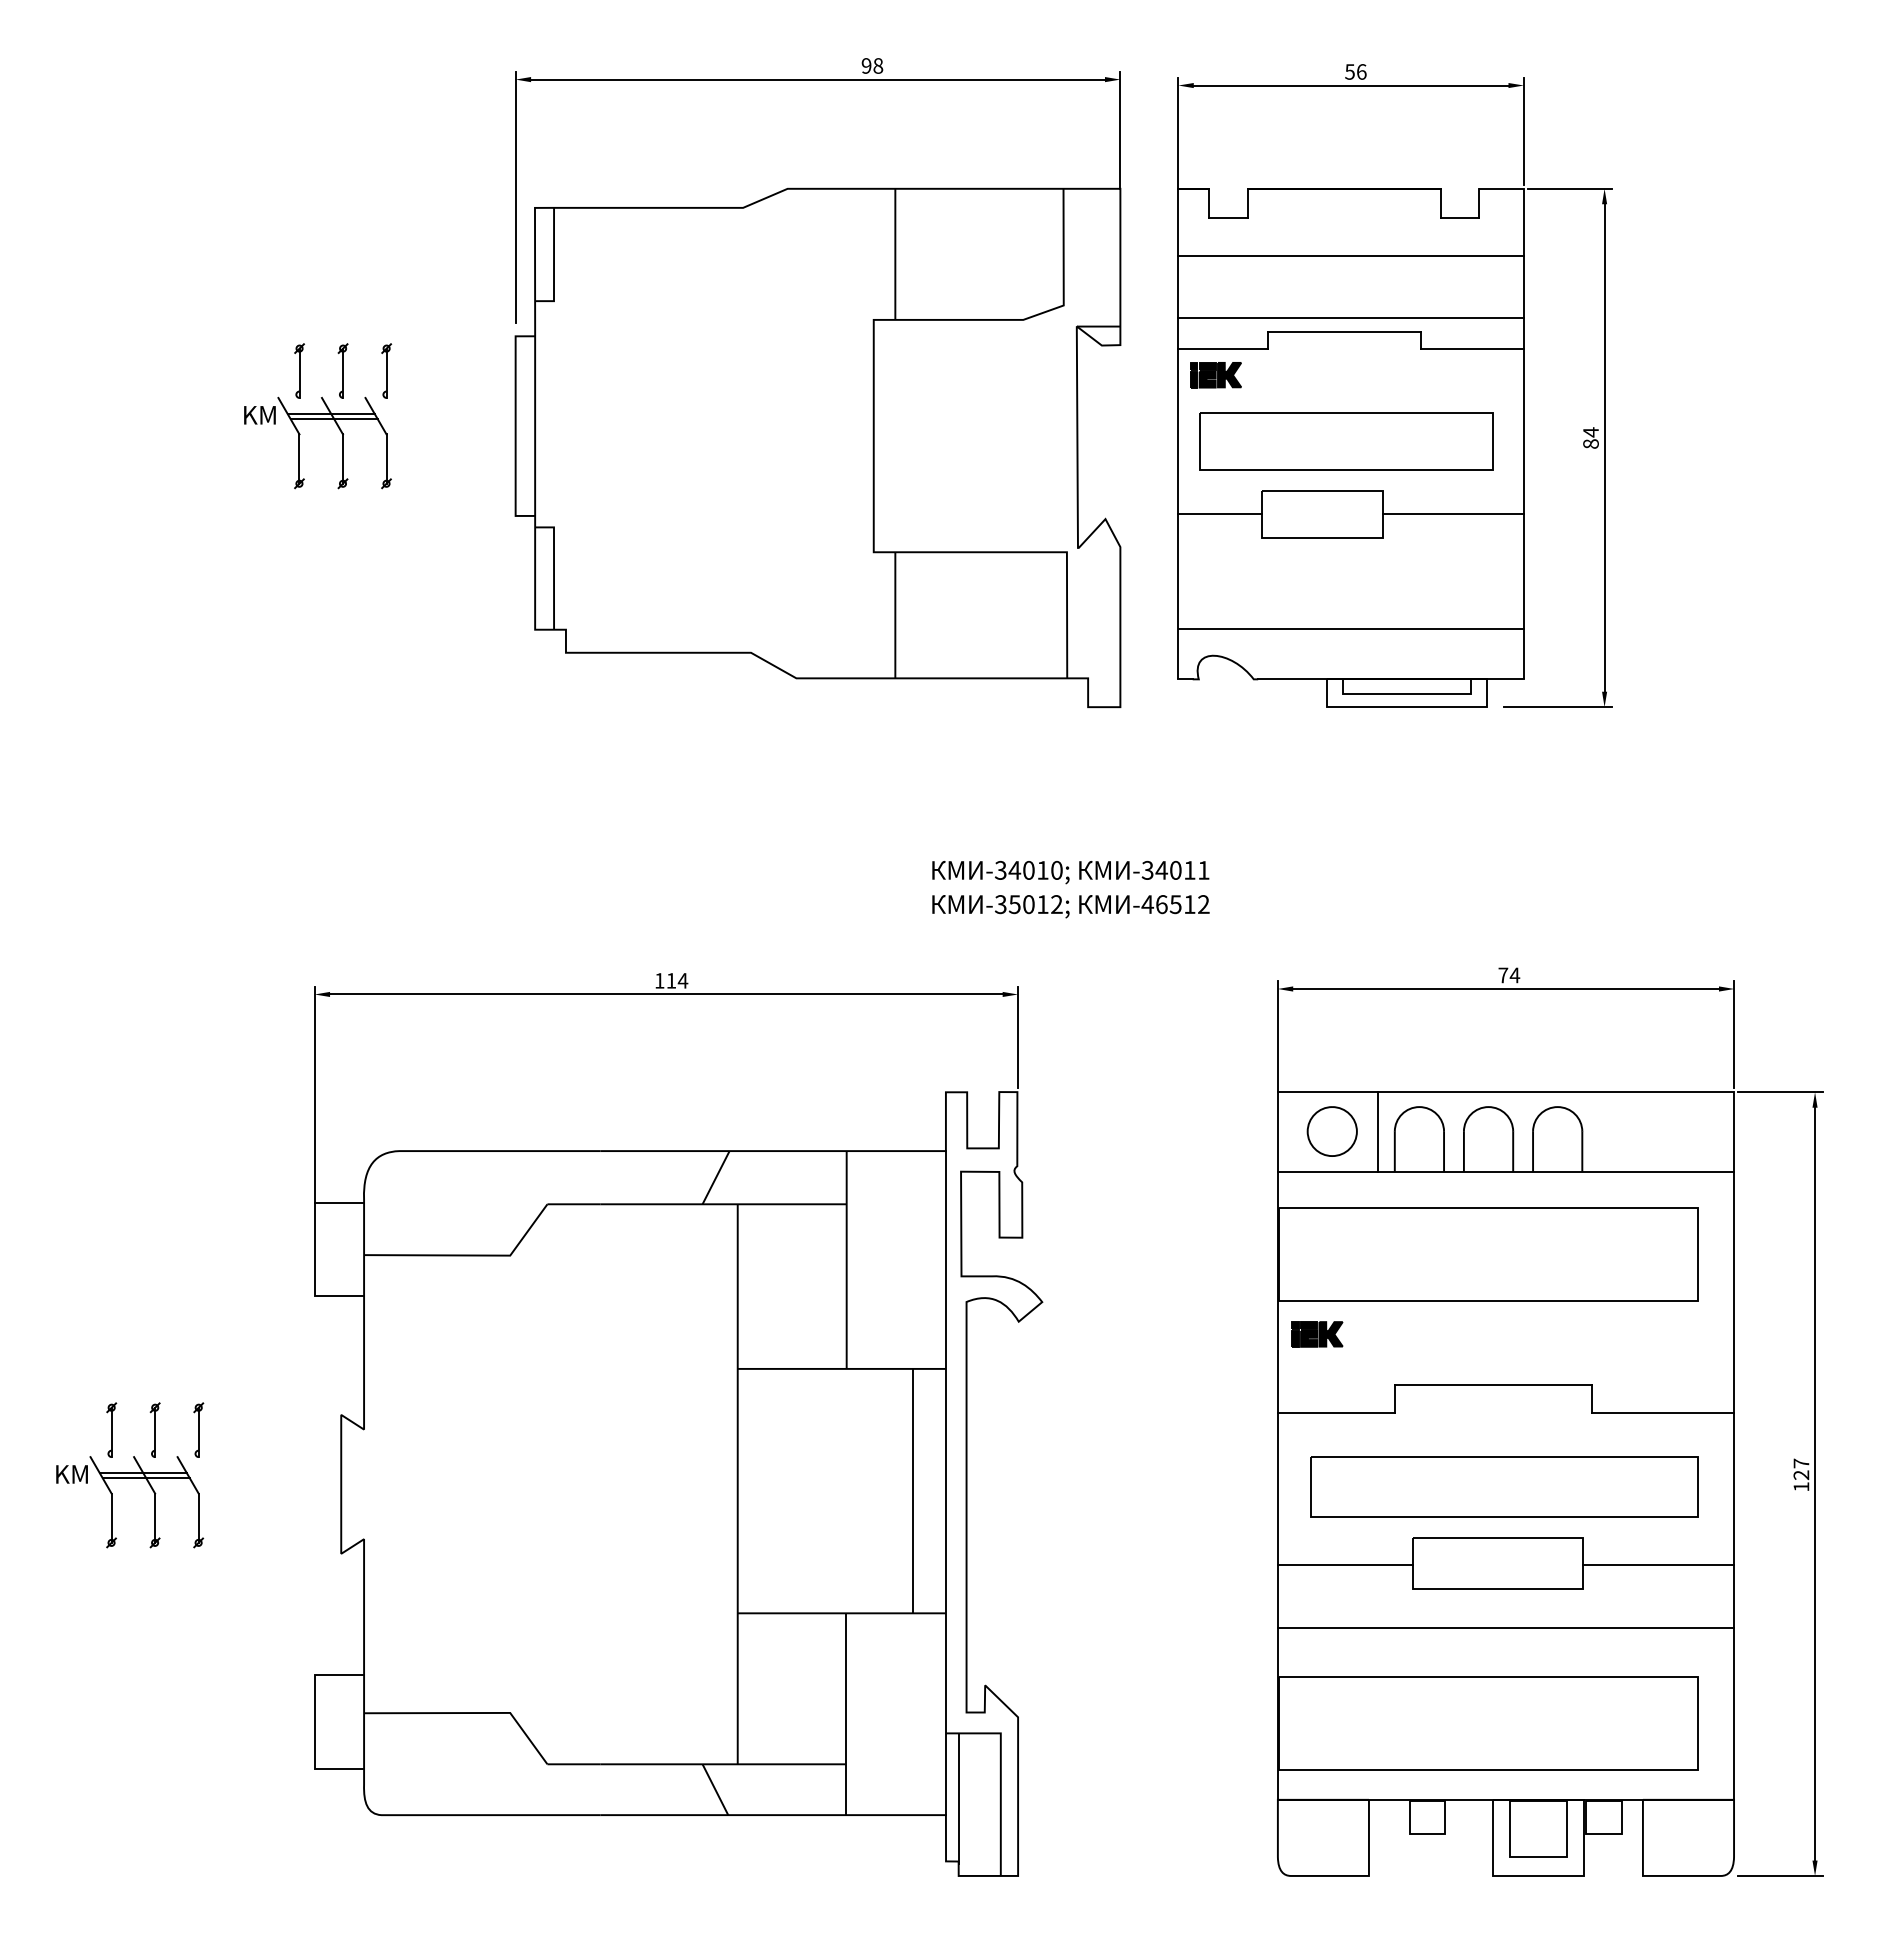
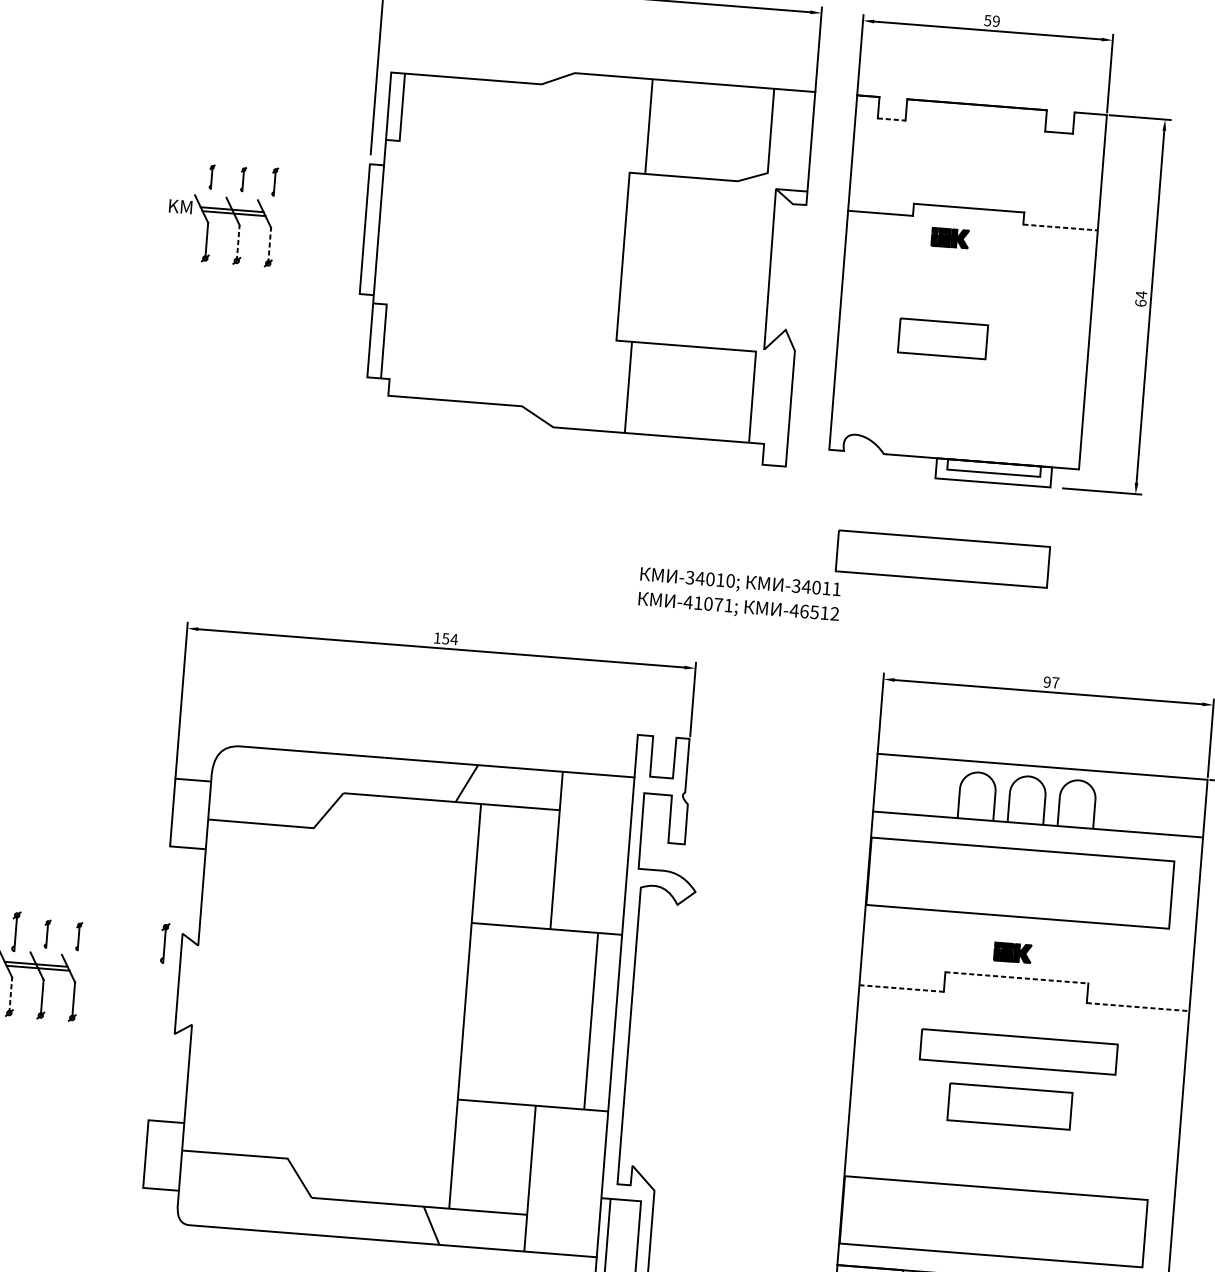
text: (1361, 71) -> (996, 20), 56 -> 59
line: (1228, 218) -> (891, 119), solid -> dashed
line: (1350, 255) -> (977, 153), removed
line: (1350, 317) -> (974, 198), removed
line: (1472, 348) -> (1060, 227), solid -> dashed
part: (299, 370) -> (211, 176), size x0.6
part: (342, 370) -> (242, 179), size x0.6
part: (386, 370) -> (274, 181), size x0.7
part: (1215, 375) -> (950, 238), moved
part: (1346, 441) -> (942, 559), moved
text: (1590, 443) -> (1140, 302), 84 -> 64
line: (342, 459) -> (237, 243), solid -> dashed
line: (386, 459) -> (269, 245), solid -> dashed
line: (1220, 514) -> (869, 333), removed
line: (1453, 514) -> (1037, 346), removed
line: (1350, 628) -> (956, 422), removed
text: (1028, 904) -> (708, 603), -35012; -> -41071;
text: (1509, 975) -> (1051, 682), 74 -> 97
text: (671, 980) -> (445, 638), 114 -> 154
part: (1331, 1131) -> (914, 785), removed
line: (1377, 1132) -> (947, 788), removed
part: (1317, 1334) -> (1013, 952), moved
line: (1493, 1385) -> (1016, 977), solid -> dashed
line: (1336, 1412) -> (901, 988), solid -> dashed
line: (1663, 1412) -> (1138, 1007), solid -> dashed
part: (154, 1429) -> (46, 933), size x0.7
part: (198, 1429) -> (78, 936), size x0.7
part: (317, 1429) -> (164, 942), added
part: (1504, 1486) -> (1019, 1051), size x0.7
line: (111, 1518) -> (10, 995), solid -> dashed
line: (1345, 1564) -> (899, 1098), removed
line: (1658, 1564) -> (1125, 1116), removed
line: (1505, 1627) -> (1011, 1153), removed

